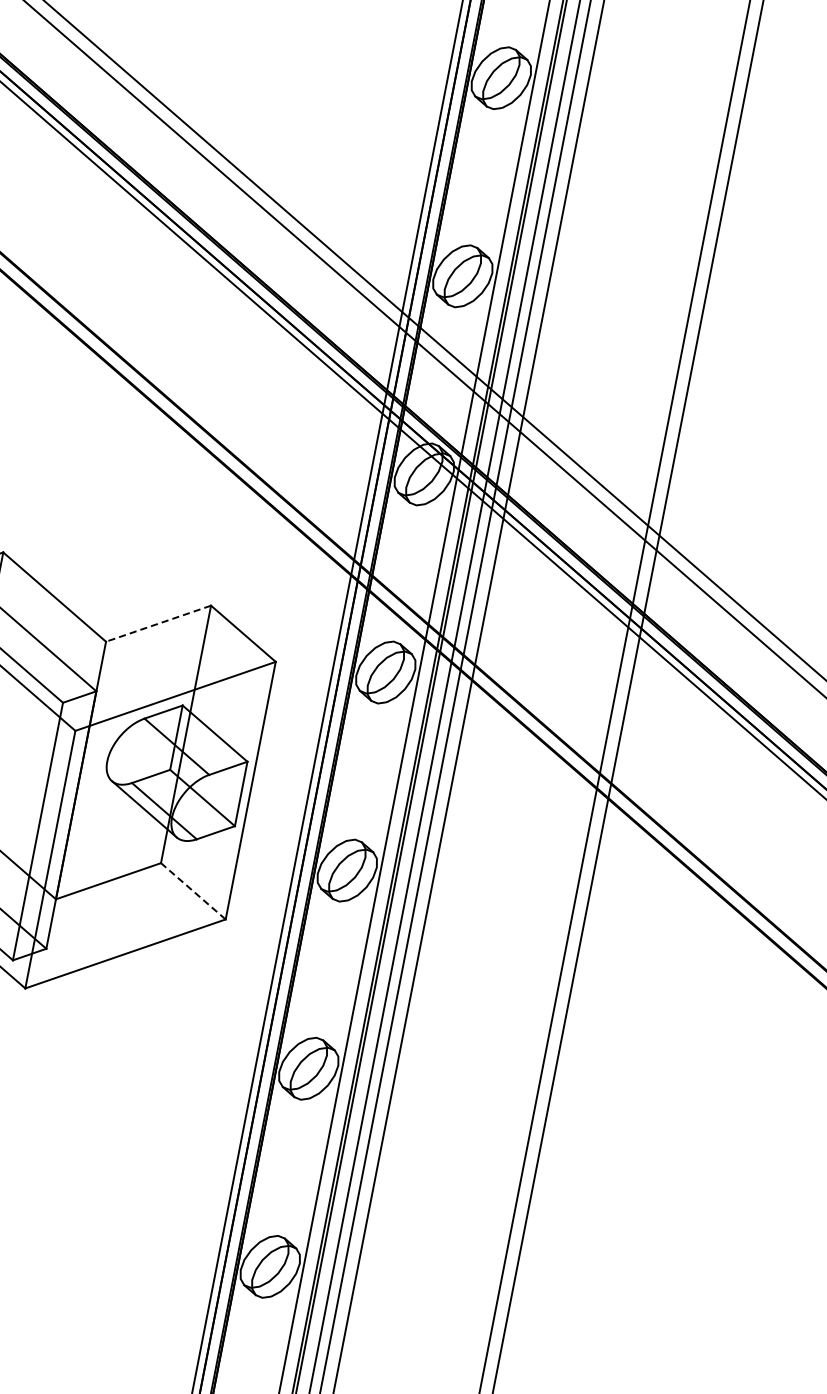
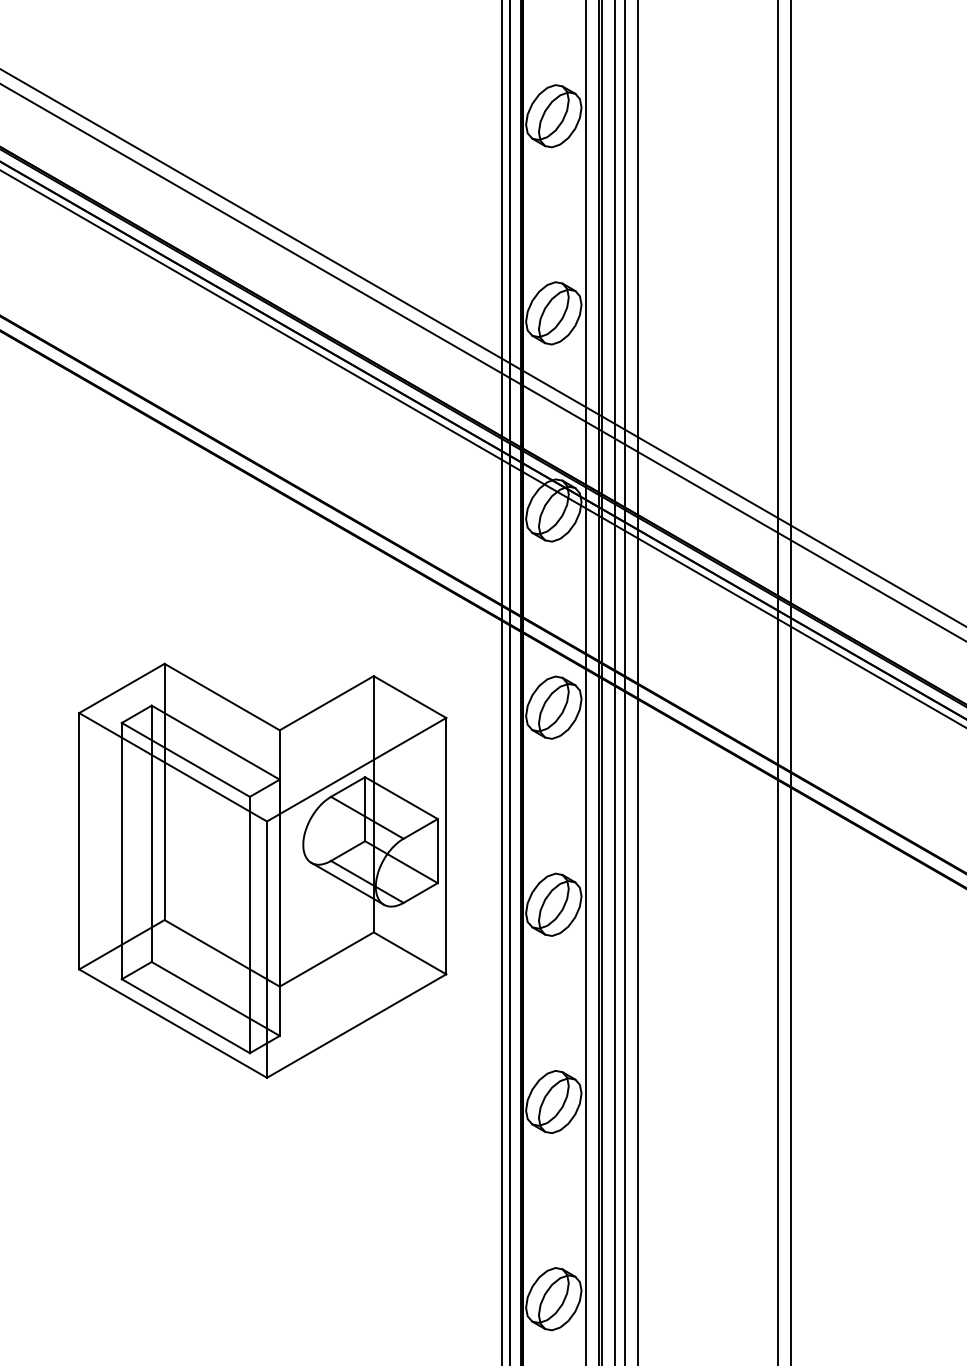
line: (158, 623) -> (326, 703), dashed -> solid
line: (193, 891) -> (410, 953), dashed -> solid

